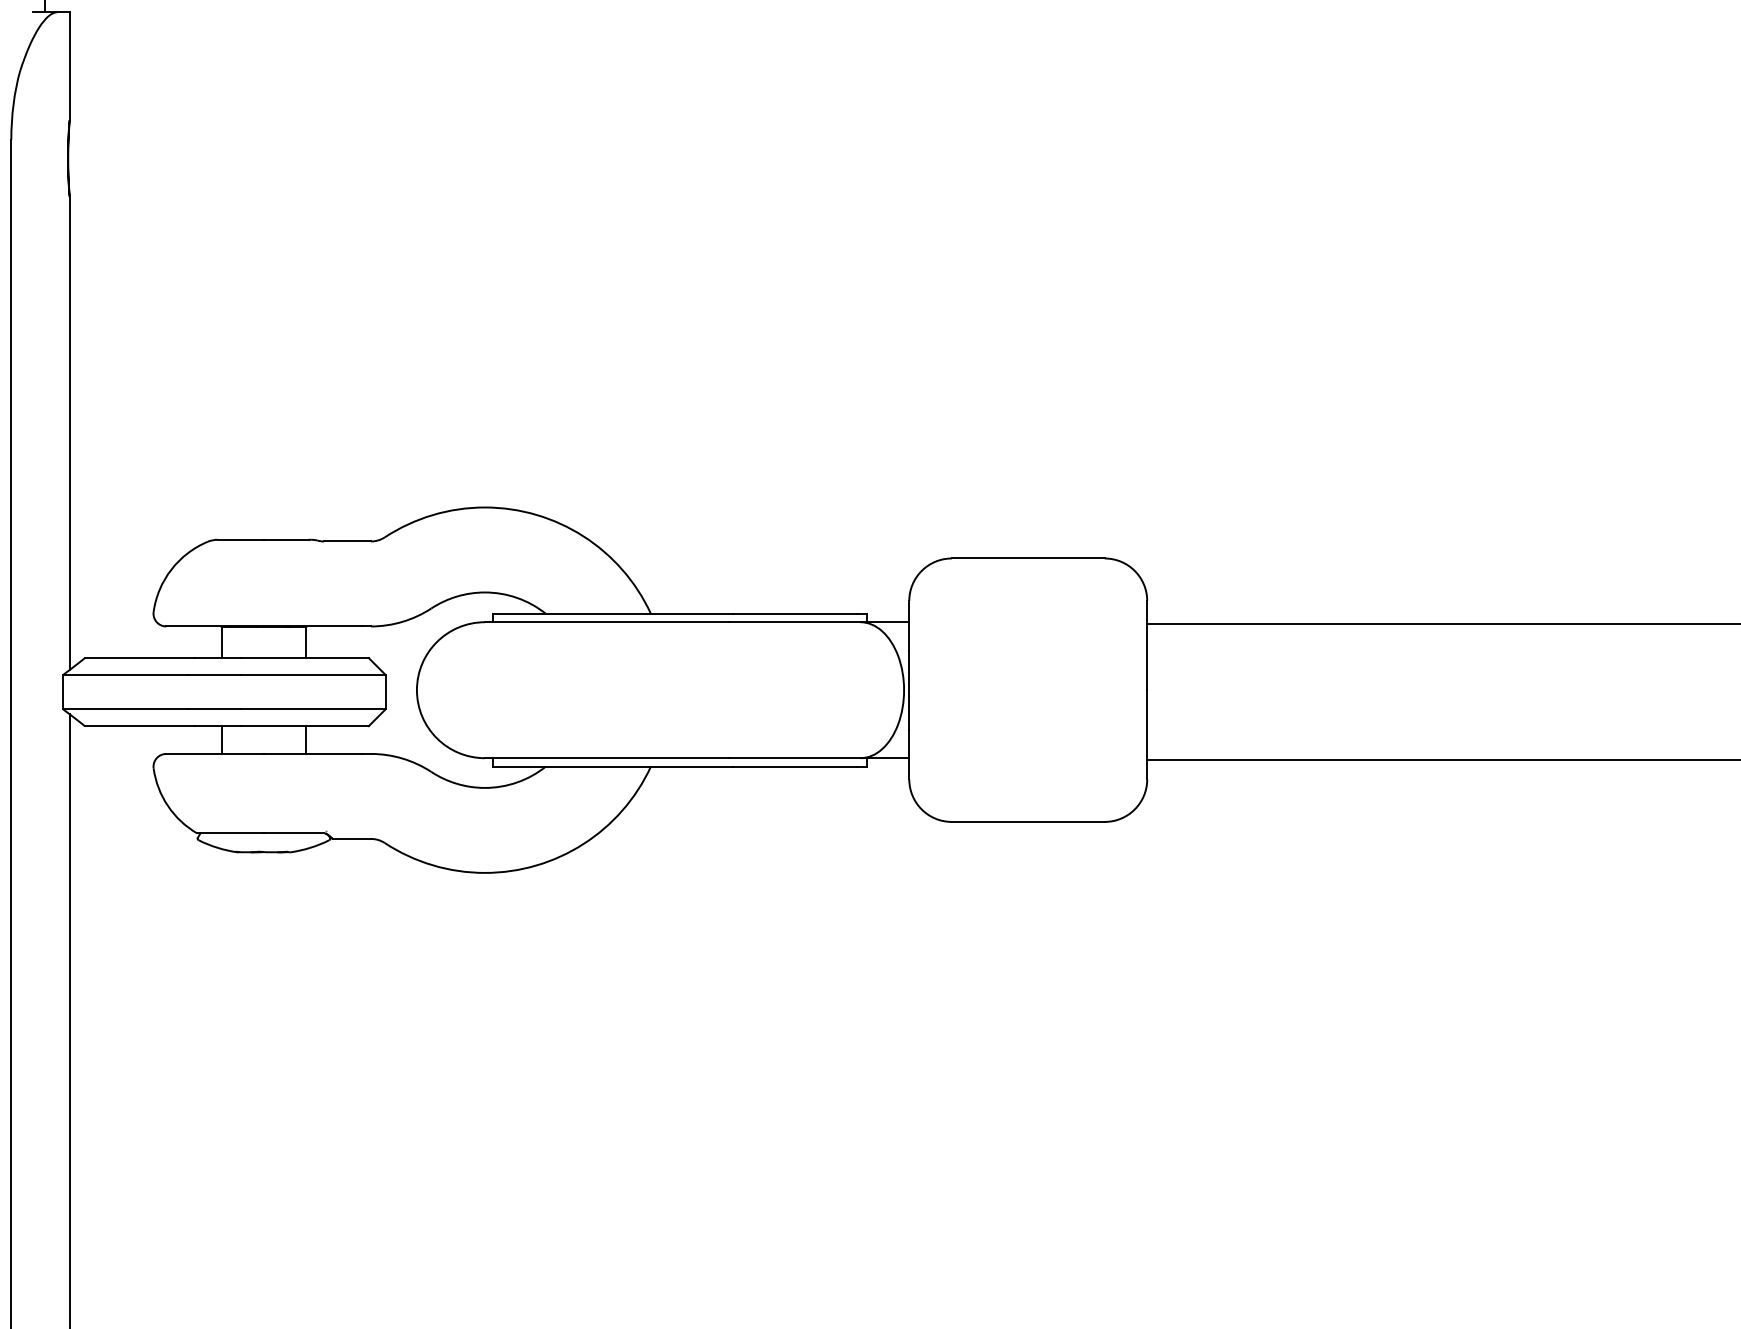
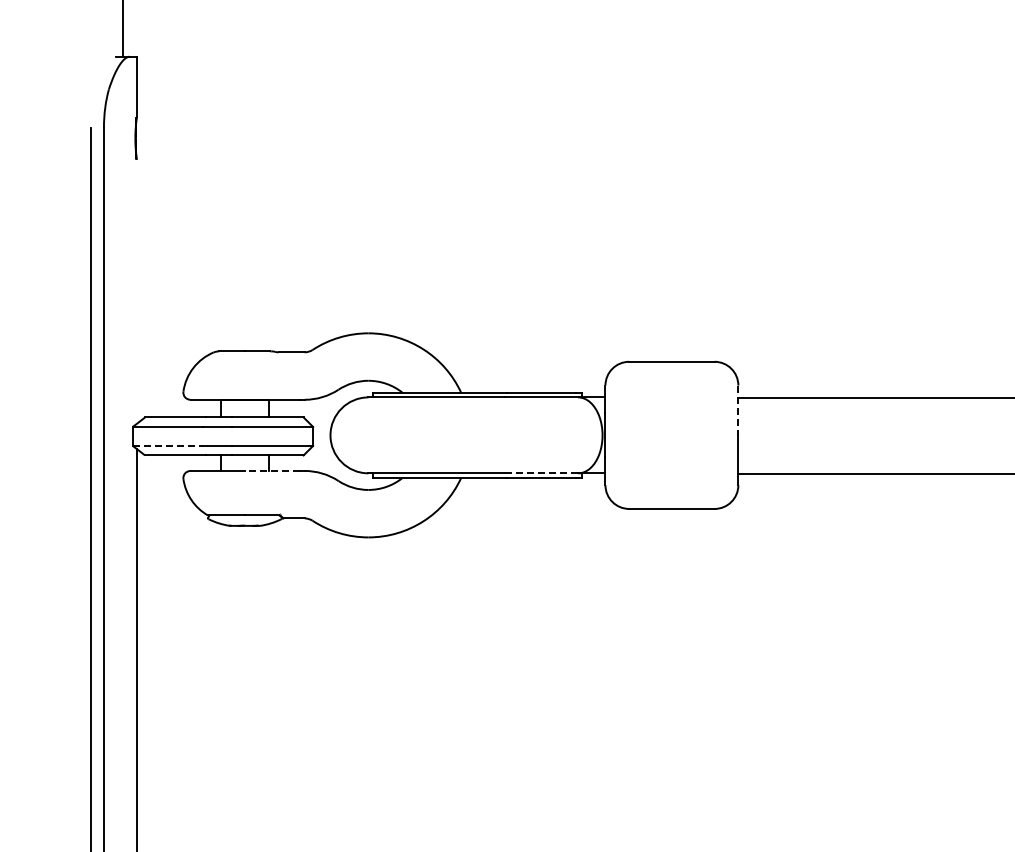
line: (69, 432) -> (136, 291), removed
line: (1147, 645) -> (738, 410), solid -> dashed
line: (126, 708) -> (168, 445), solid -> dashed
line: (311, 753) -> (271, 470), solid -> dashed
line: (794, 758) -> (541, 473), solid -> dashed

